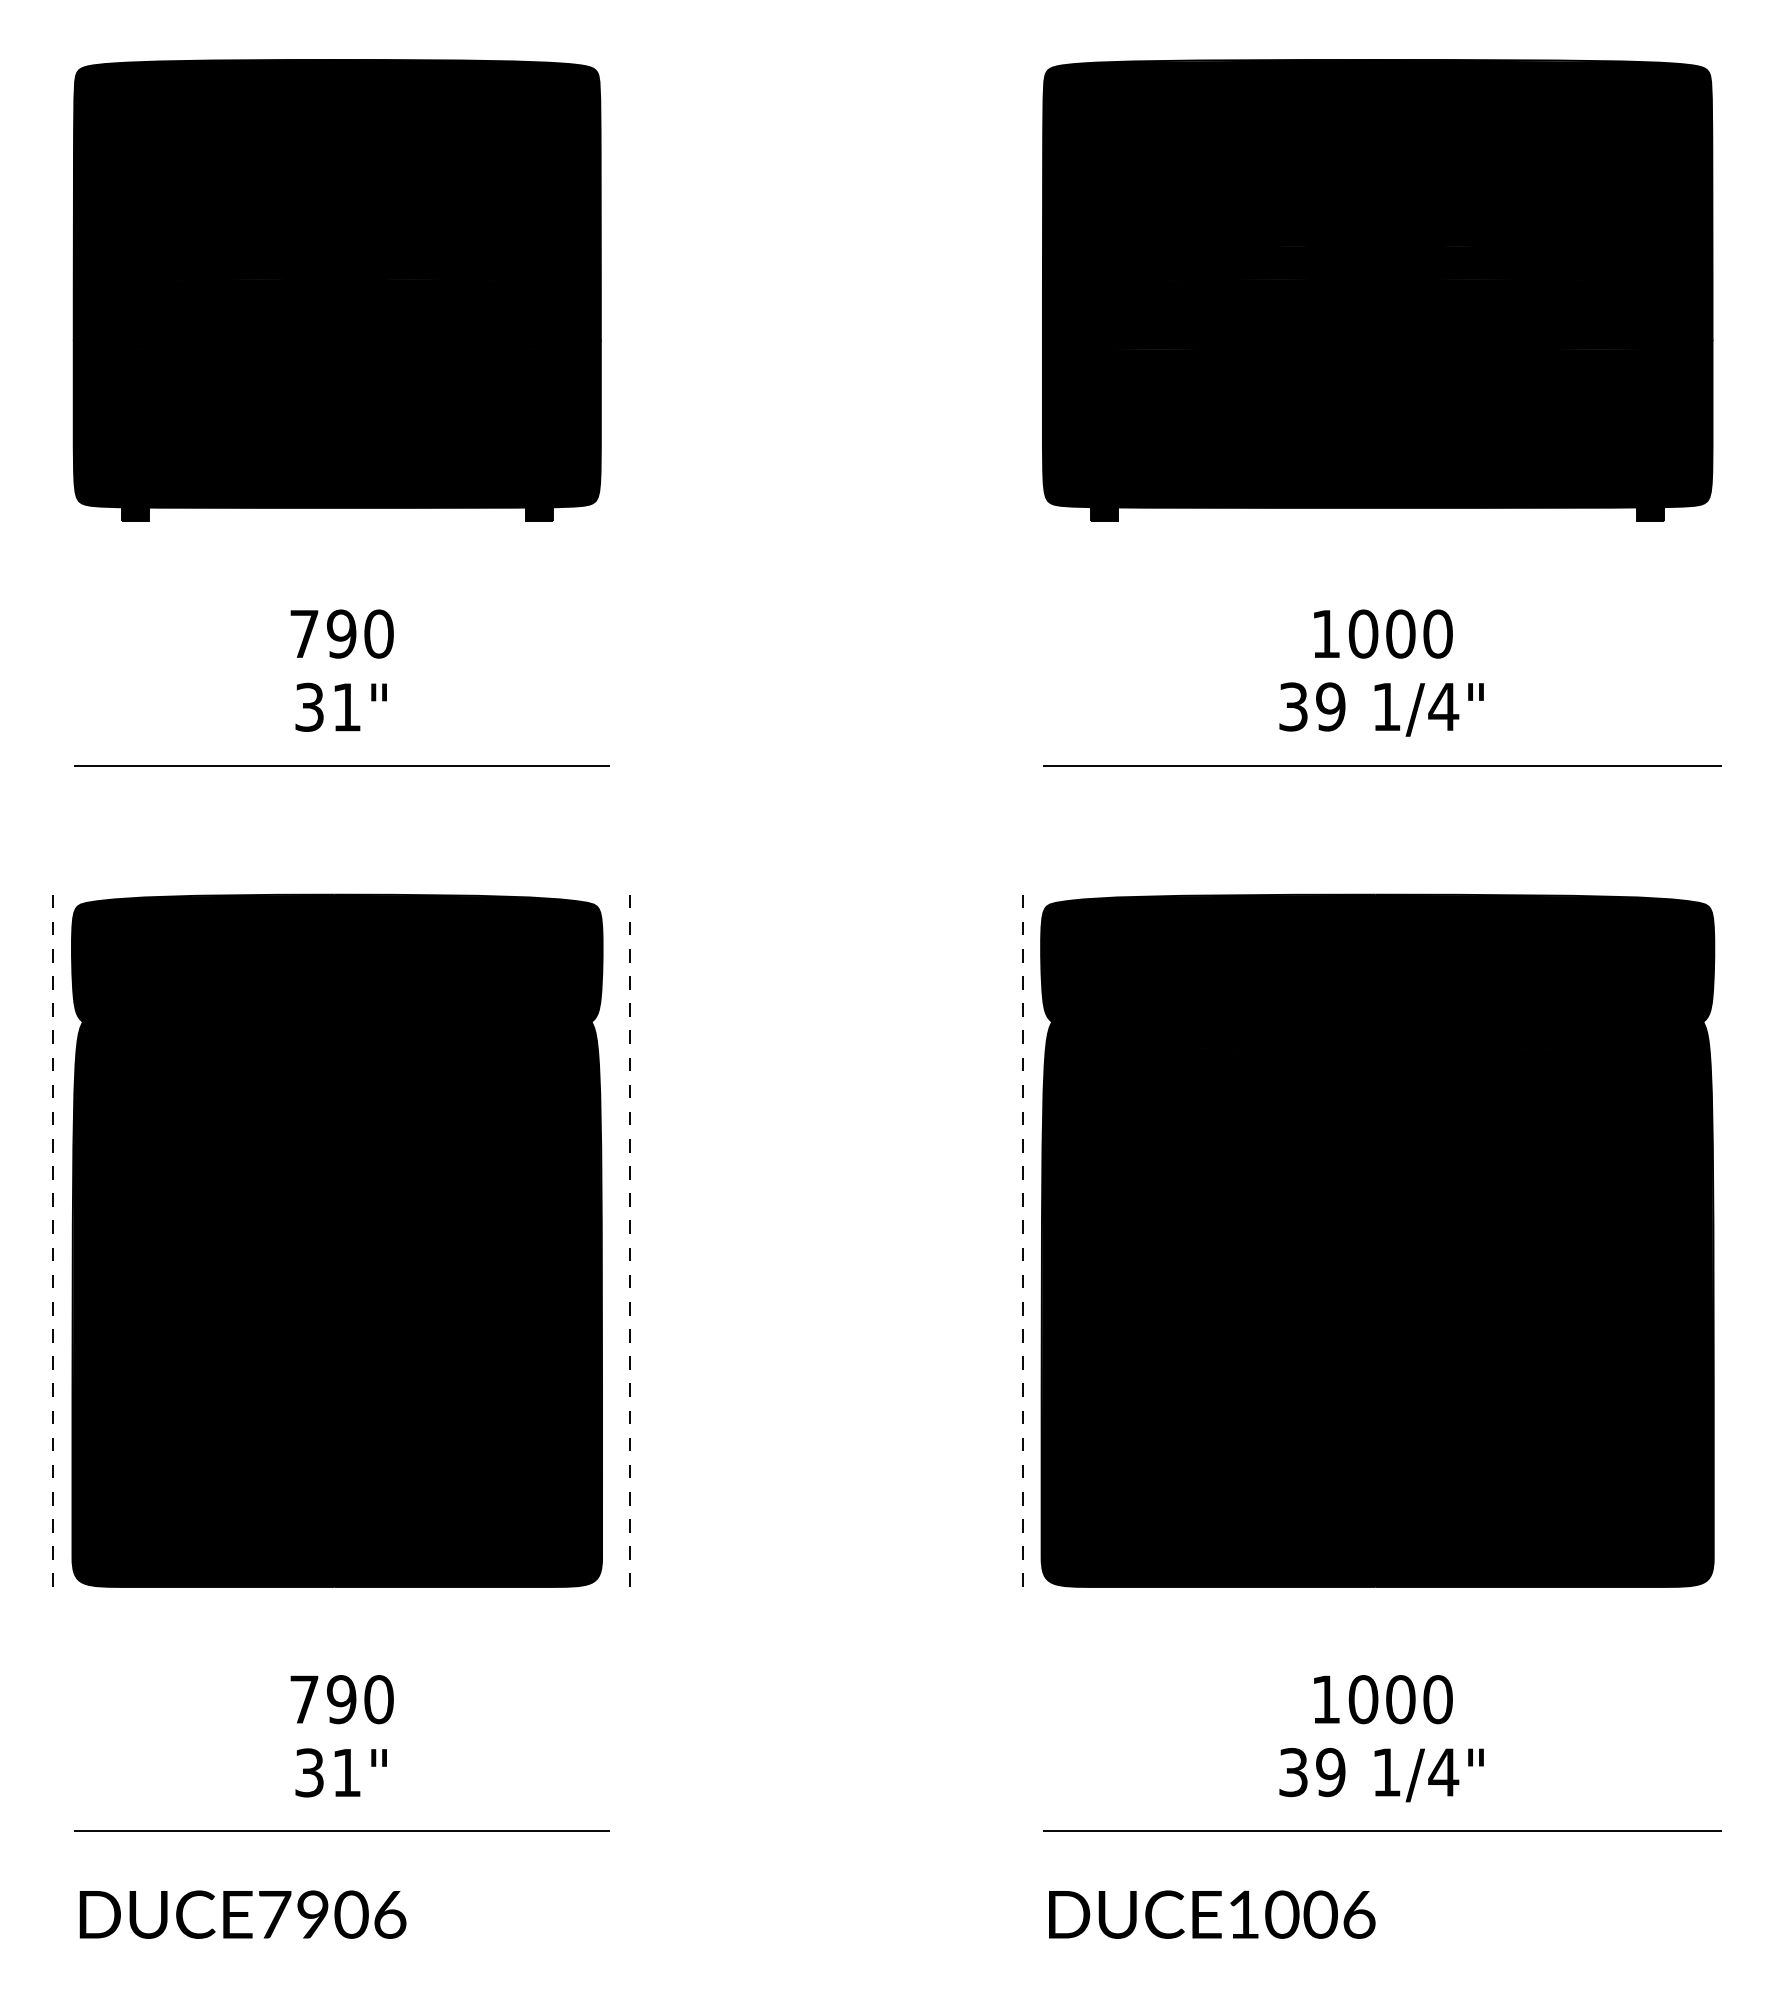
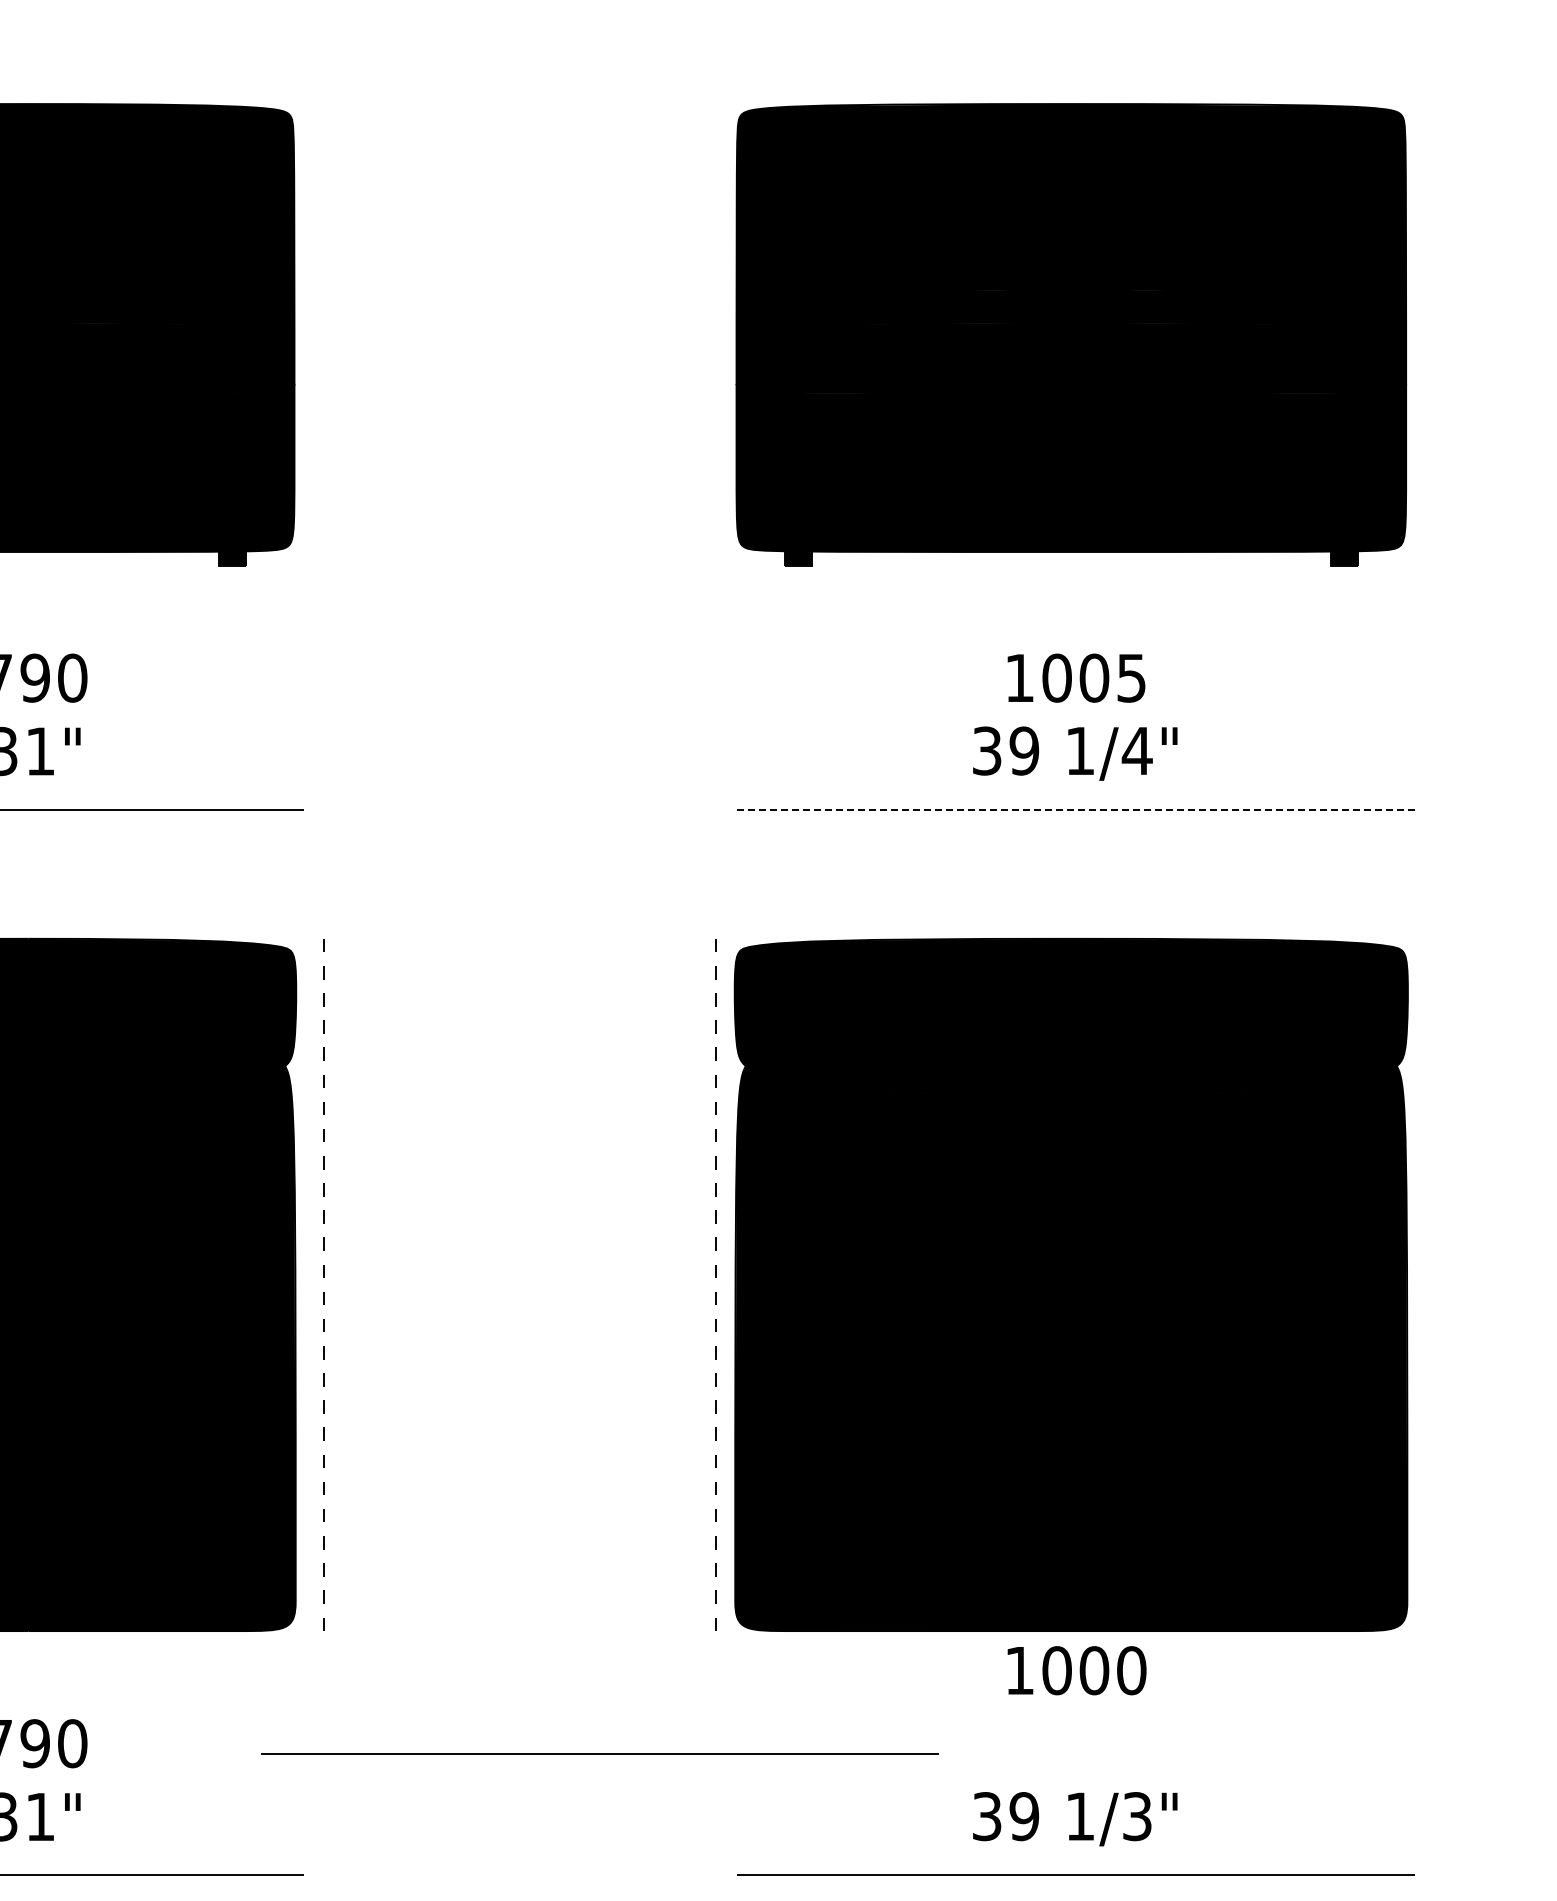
text: (1437, 633) -> (1131, 677), 1000 -> 1005
line: (1382, 765) -> (1076, 809), solid -> dashed
text: (1383, 1699) -> (1077, 1670), moved
line: (906, 1709) -> (600, 1753), added
text: (1443, 1772) -> (1137, 1816), 1/4" -> 1/3"

